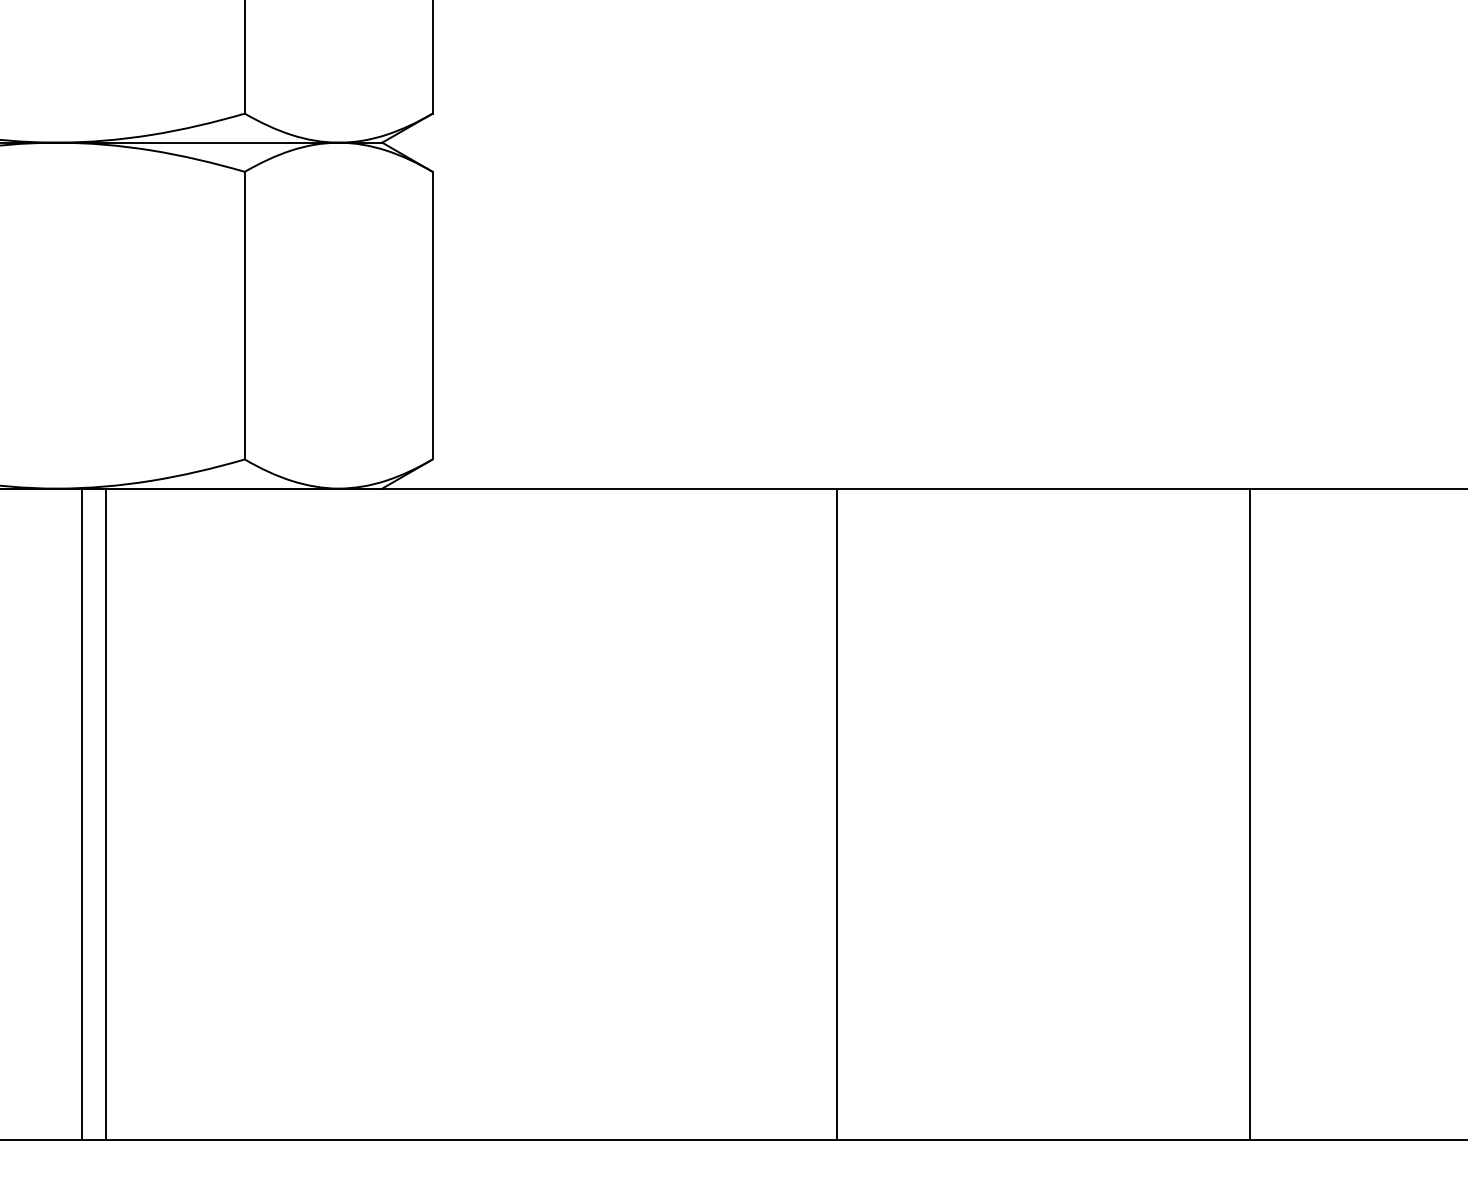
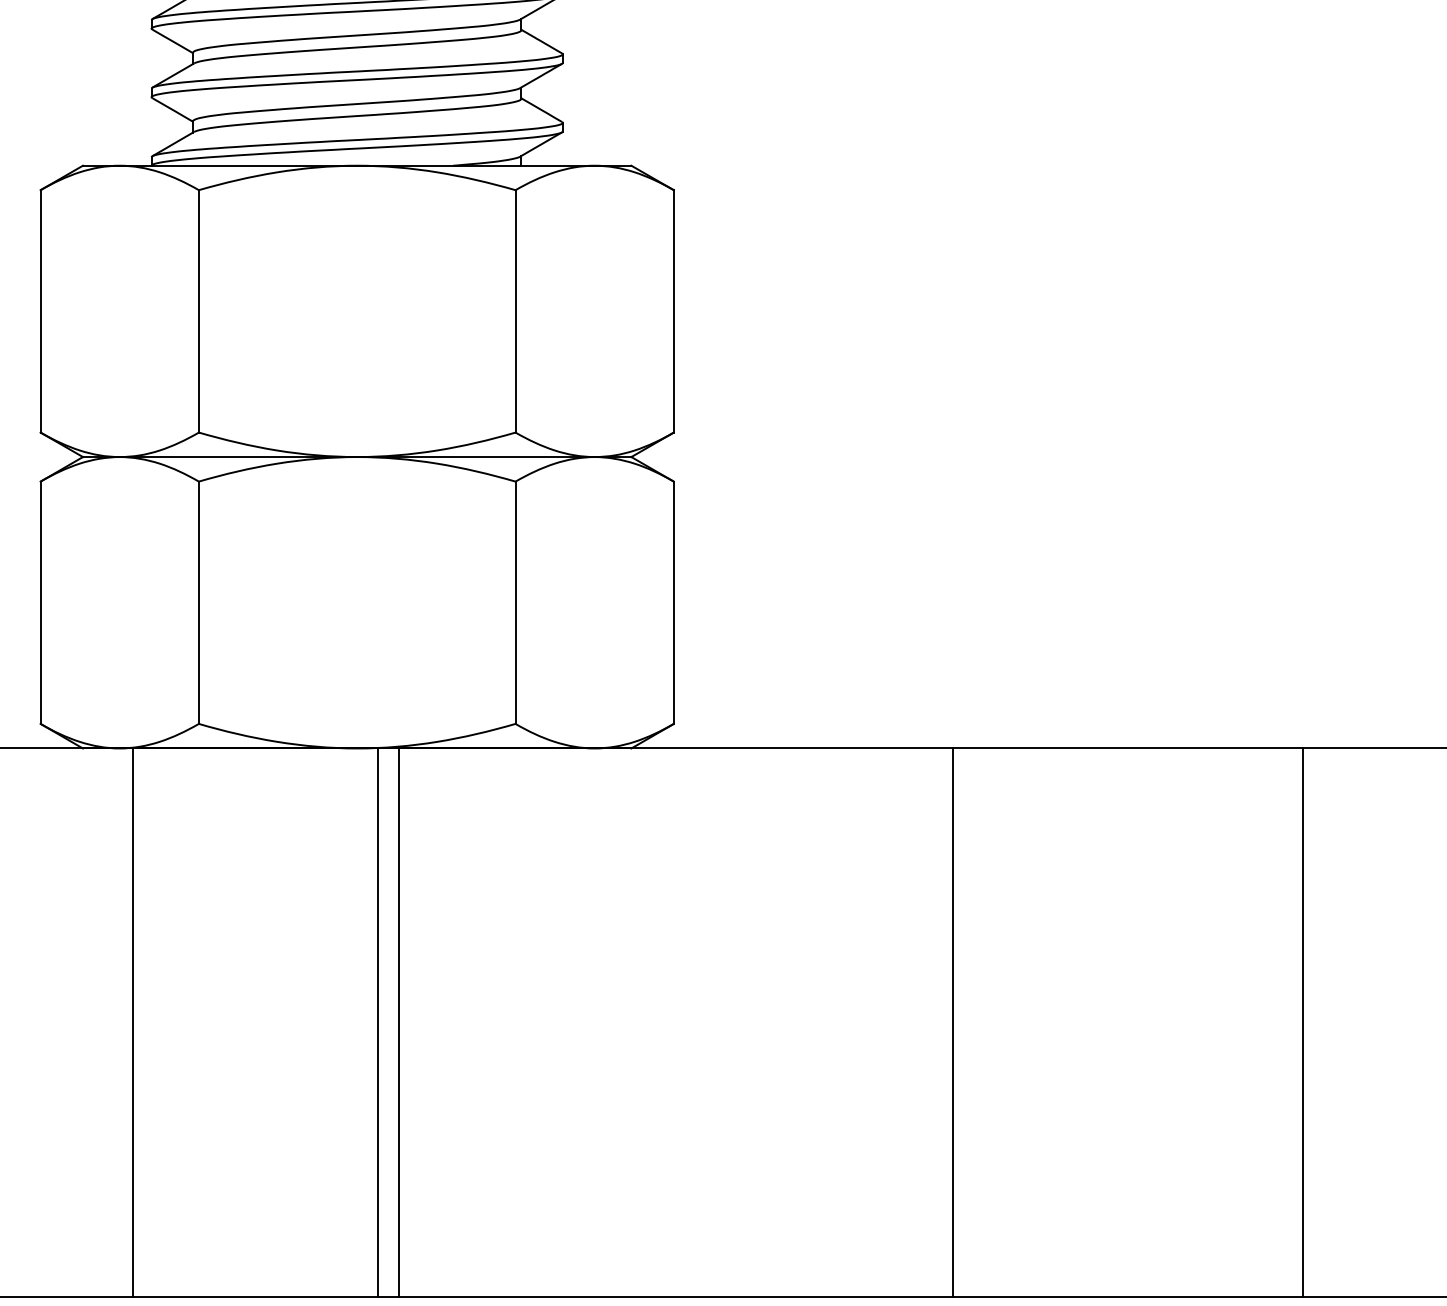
line: (837, 813) -> (952, 1022), moved
line: (1250, 813) -> (1302, 1022), moved

